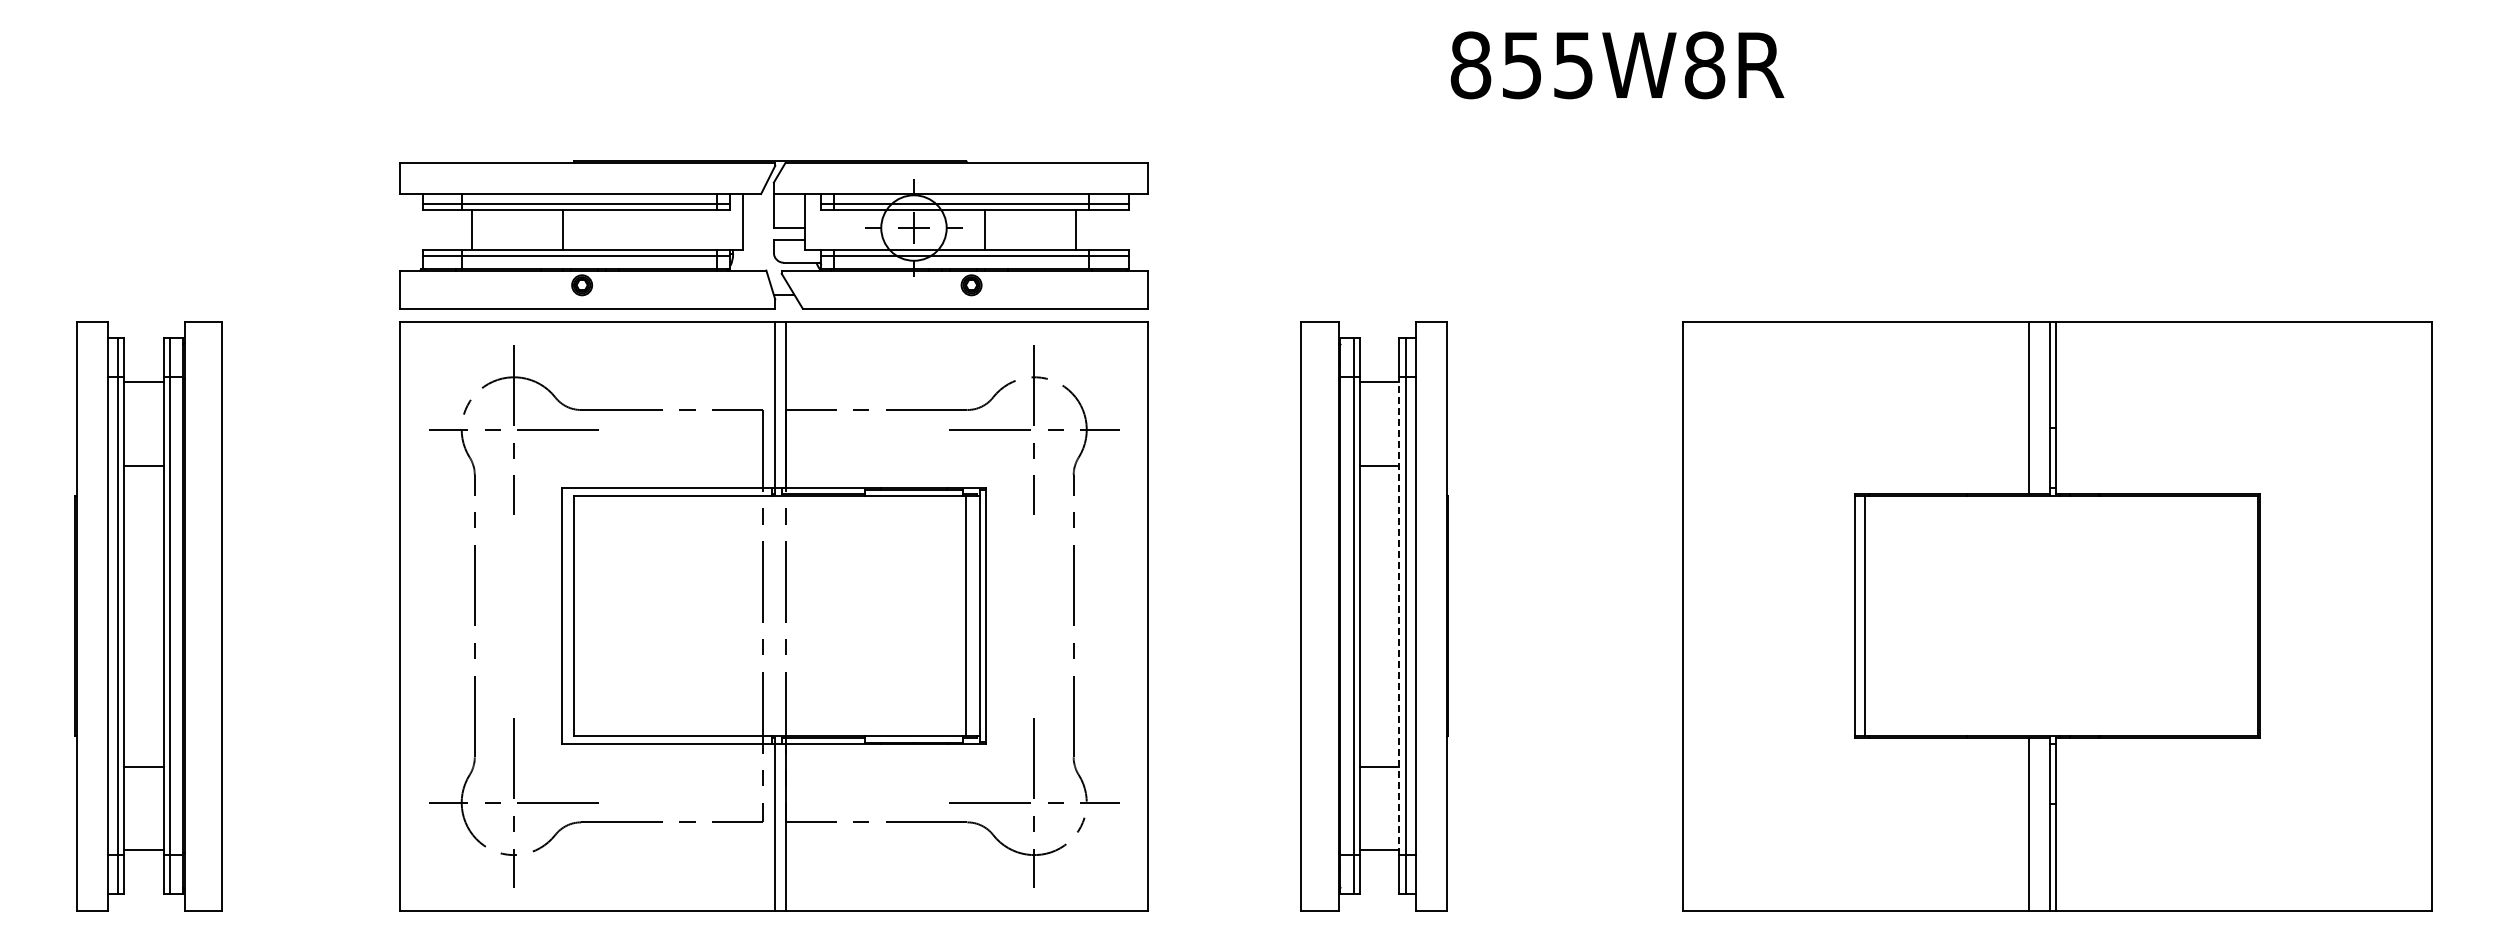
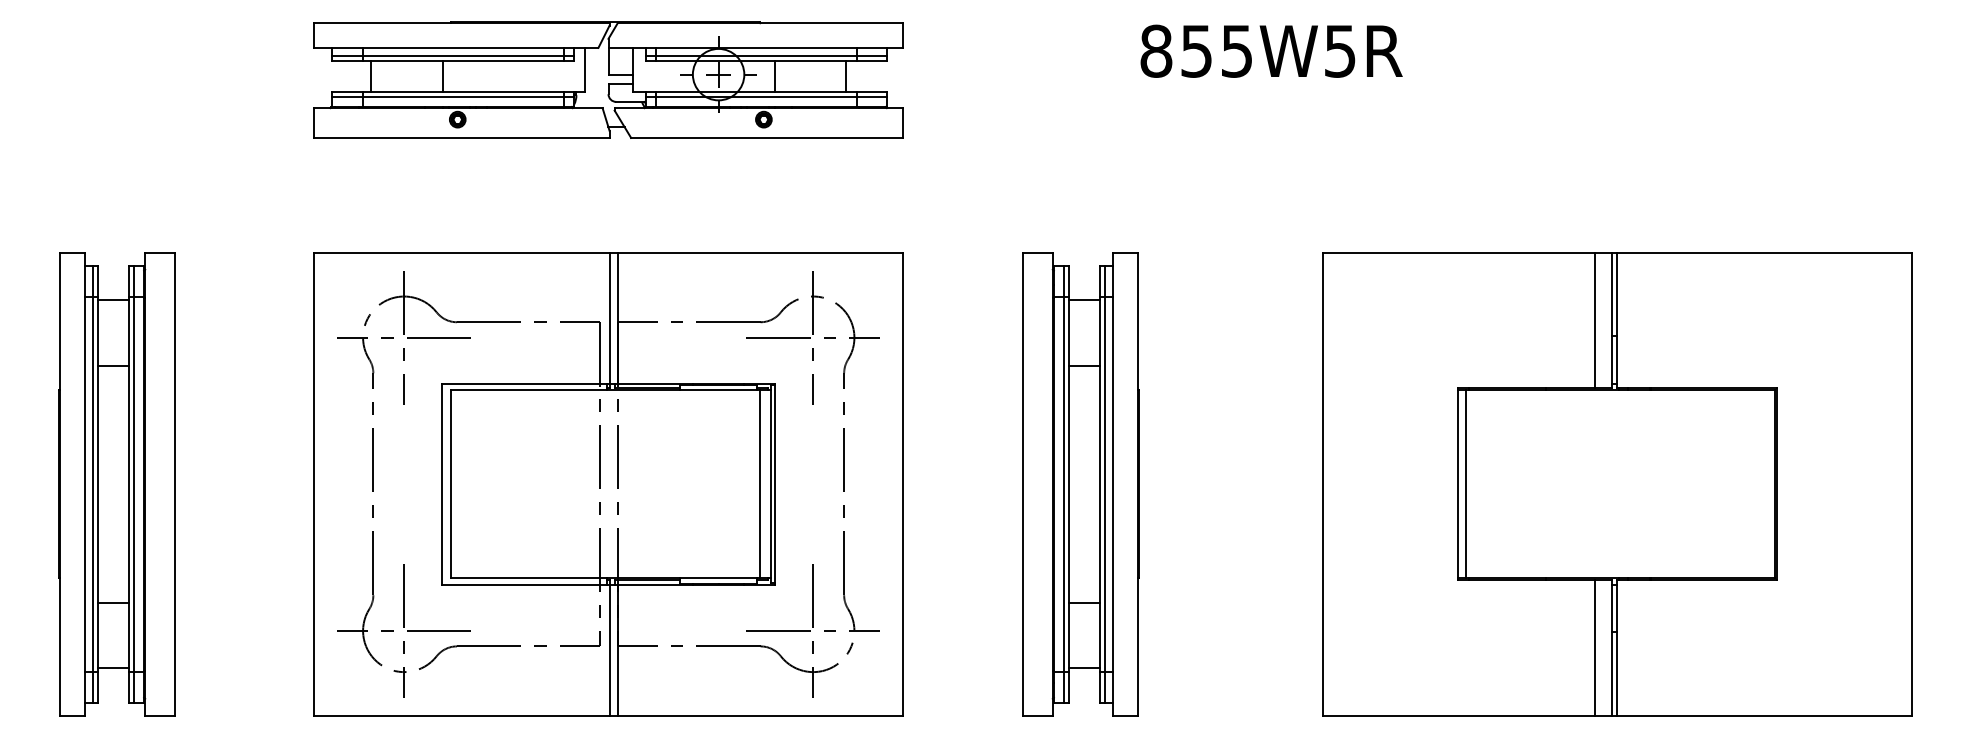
text: (1704, 65) -> (1340, 51), 855W8R -> 855W5R
part: (773, 234) -> (608, 79), moved
line: (1399, 616) -> (1100, 484), dashed -> solid

